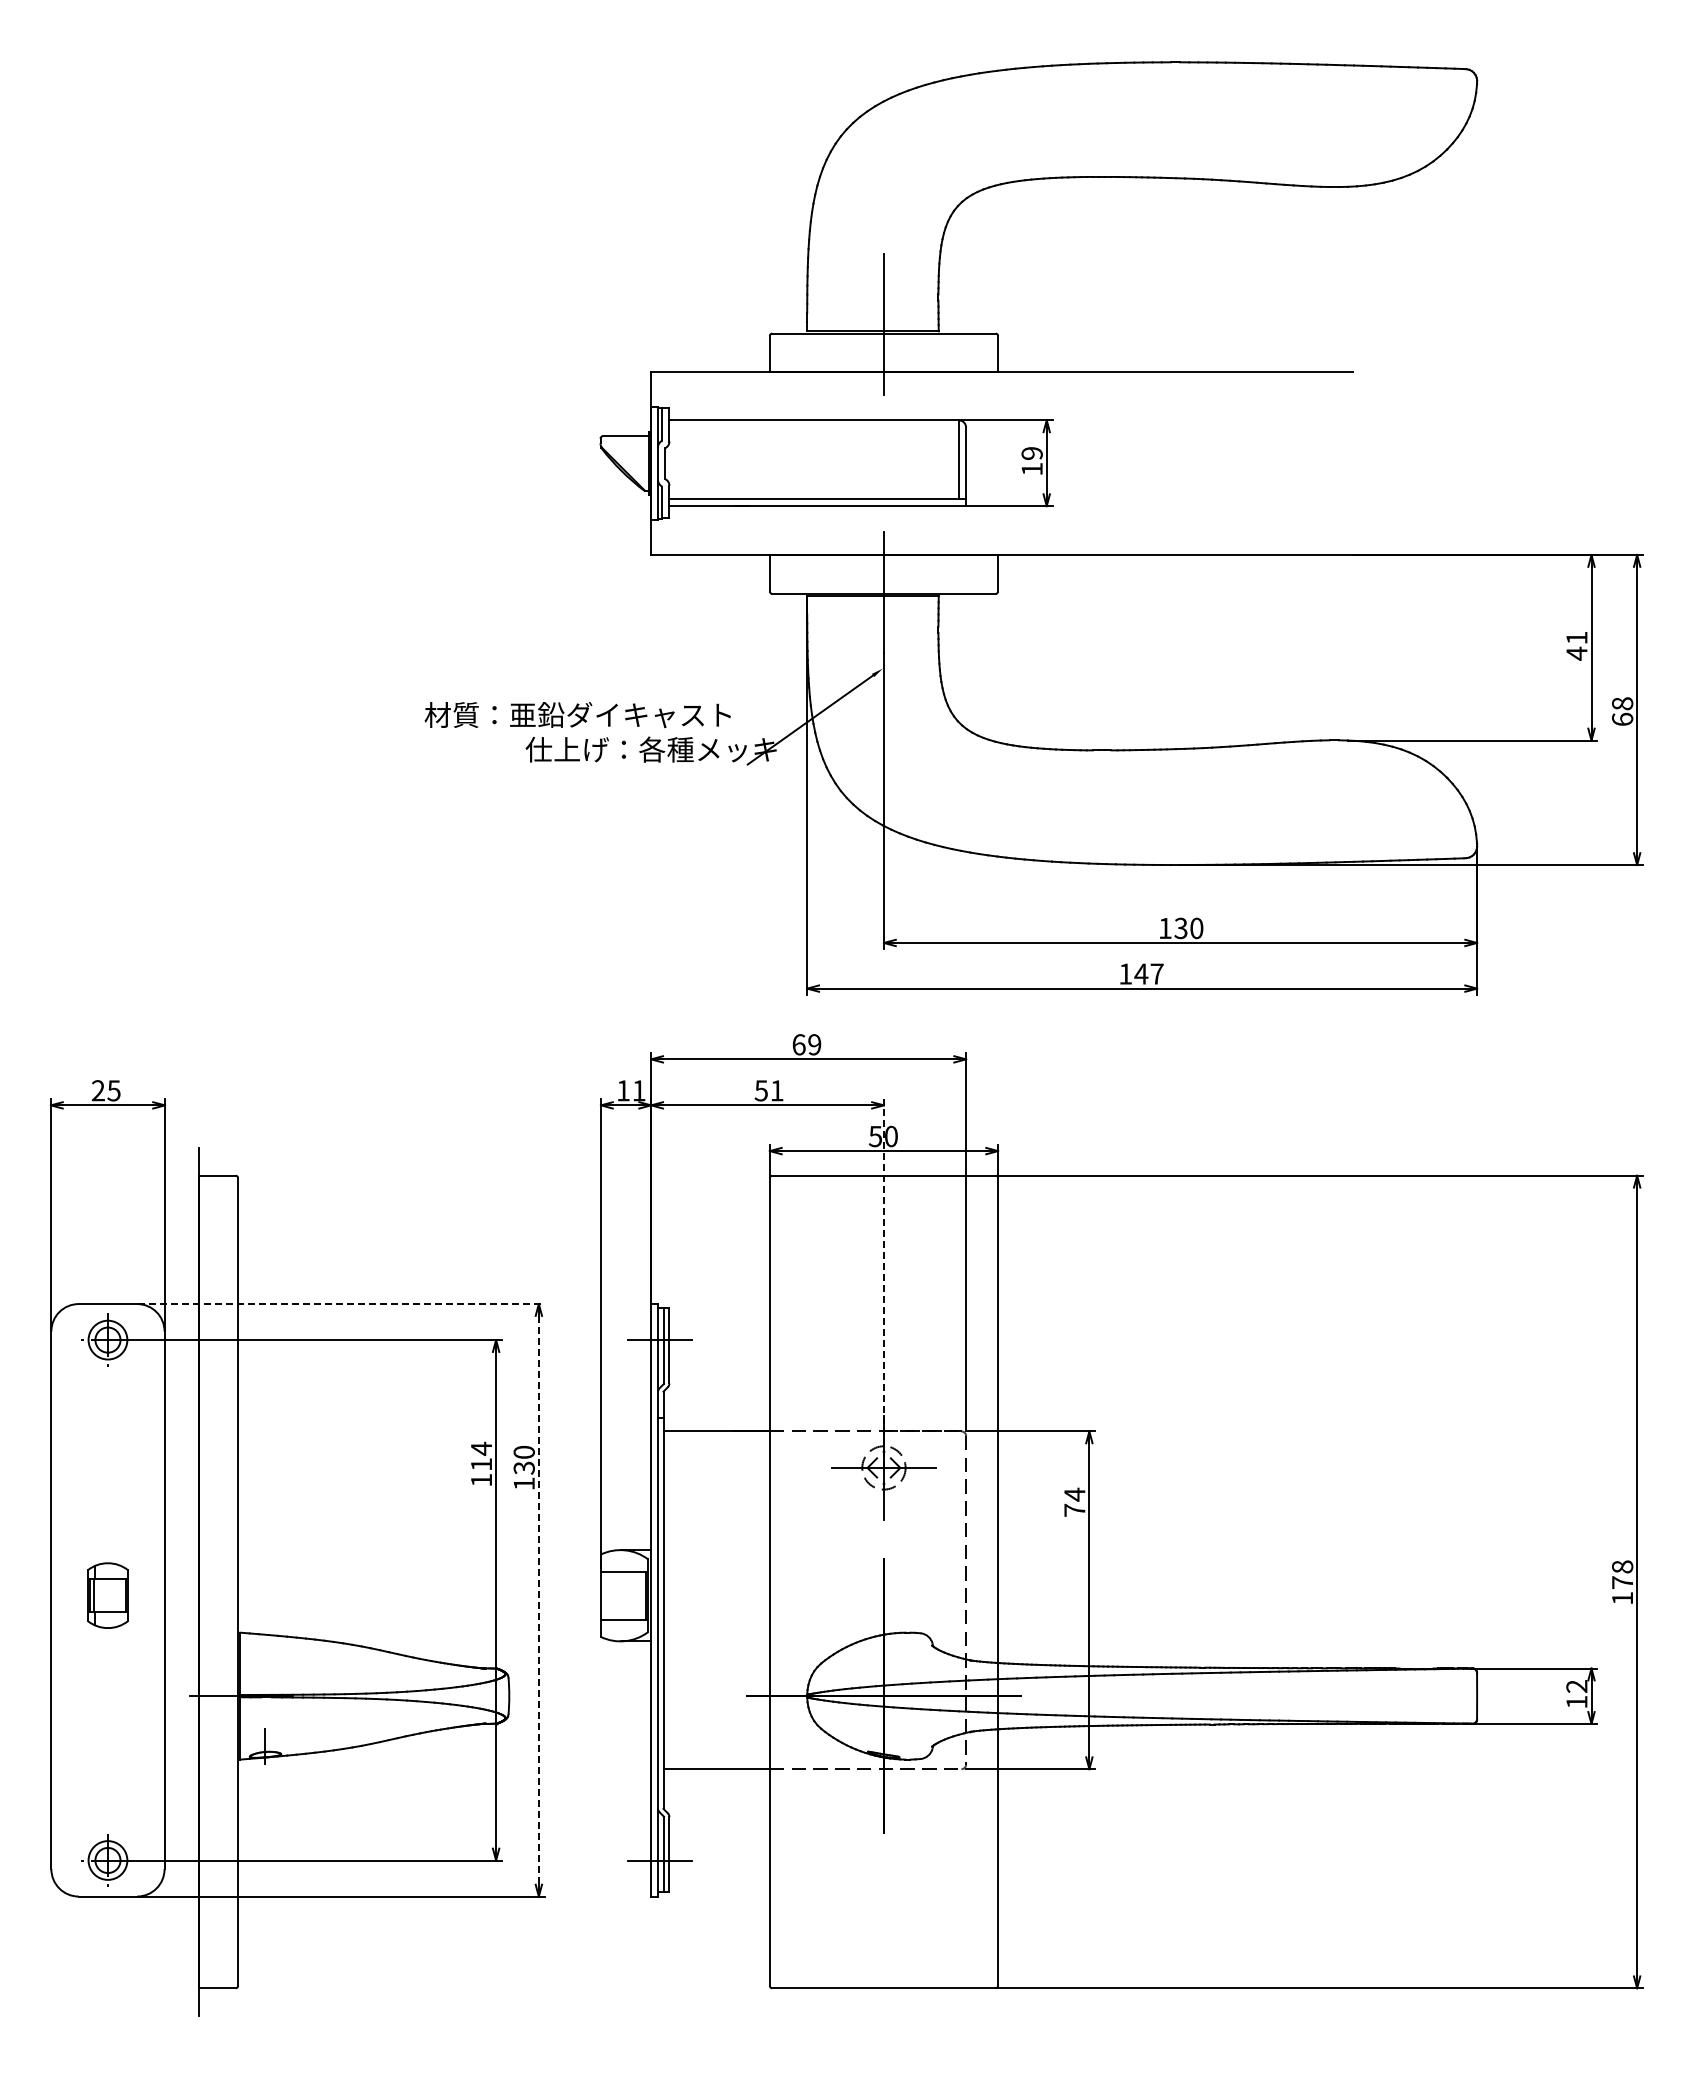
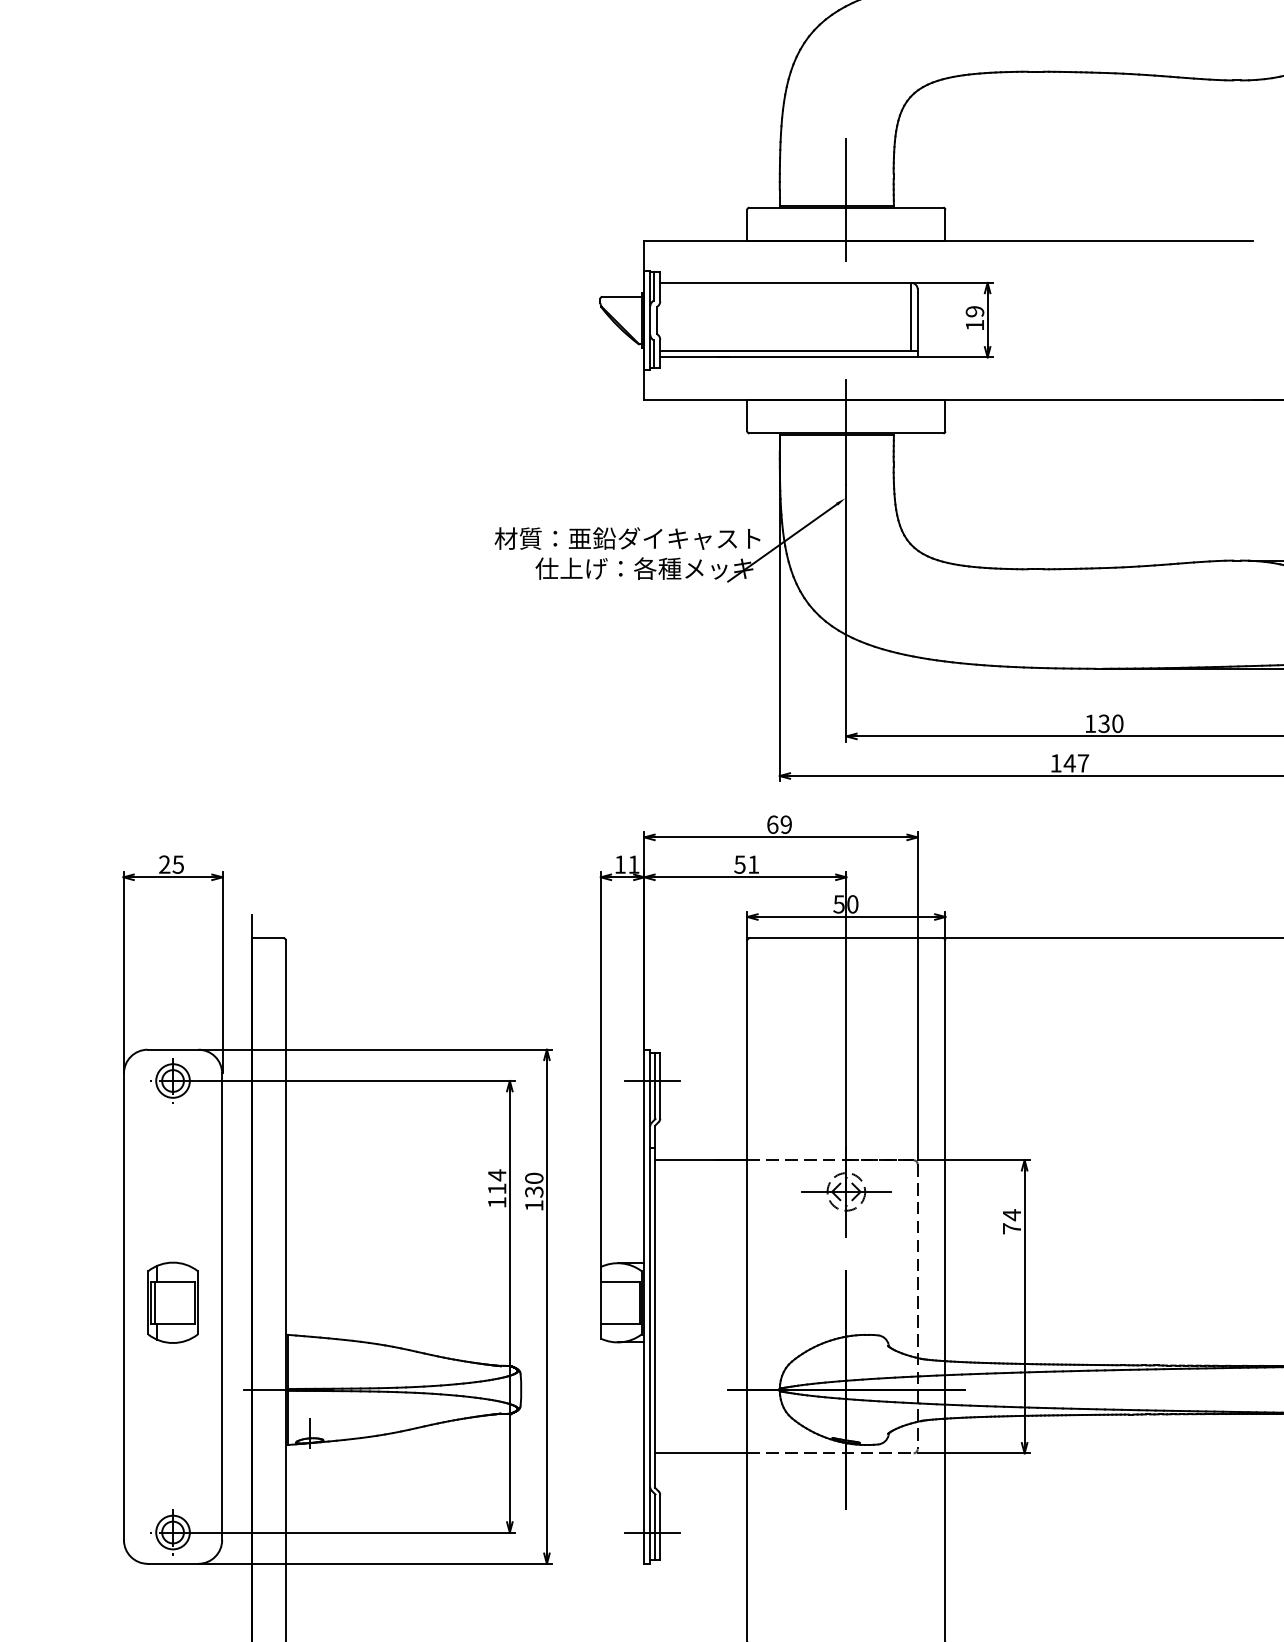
text: (577, 715) -> (627, 539), moved
line: (883, 1283) -> (845, 1031), dashed -> solid
line: (342, 1304) -> (376, 1050), dashed -> solid
part: (107, 1595) -> (172, 1302), size x1.43
line: (538, 1600) -> (546, 1306), dashed -> solid

